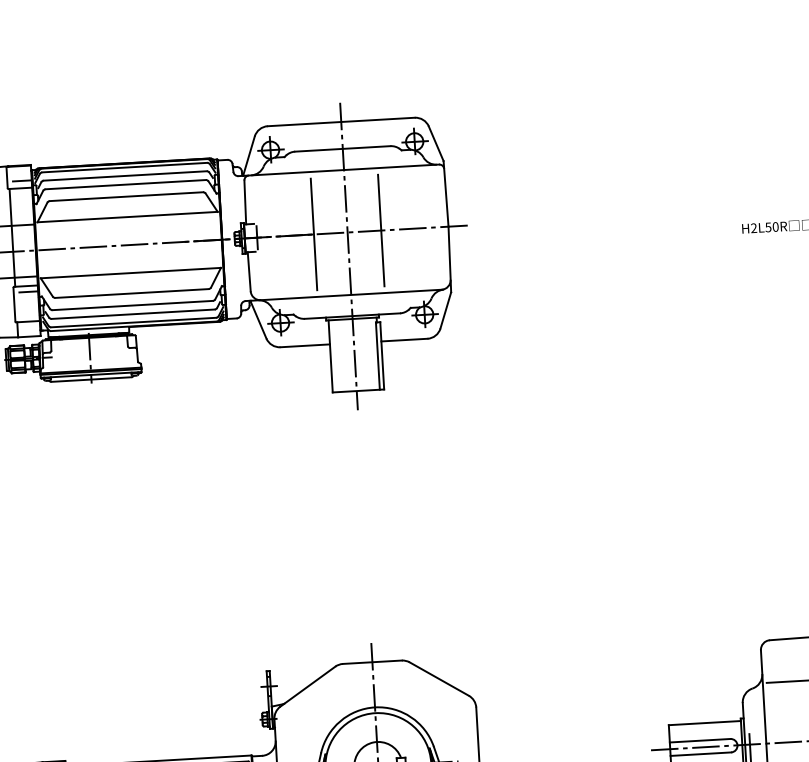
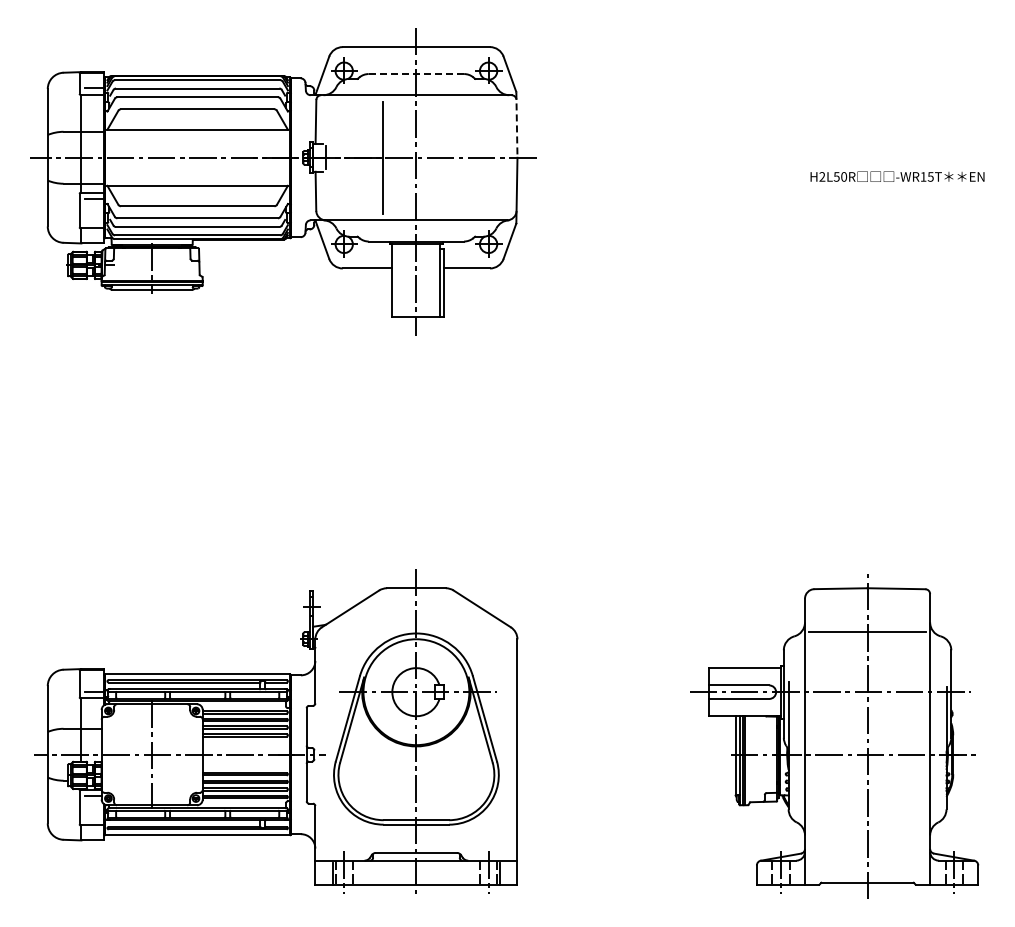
line: (342, 149) -> (416, 74), solid -> dashed
line: (445, 194) -> (516, 125), solid -> dashed
line: (381, 230) -> (450, 157), removed

